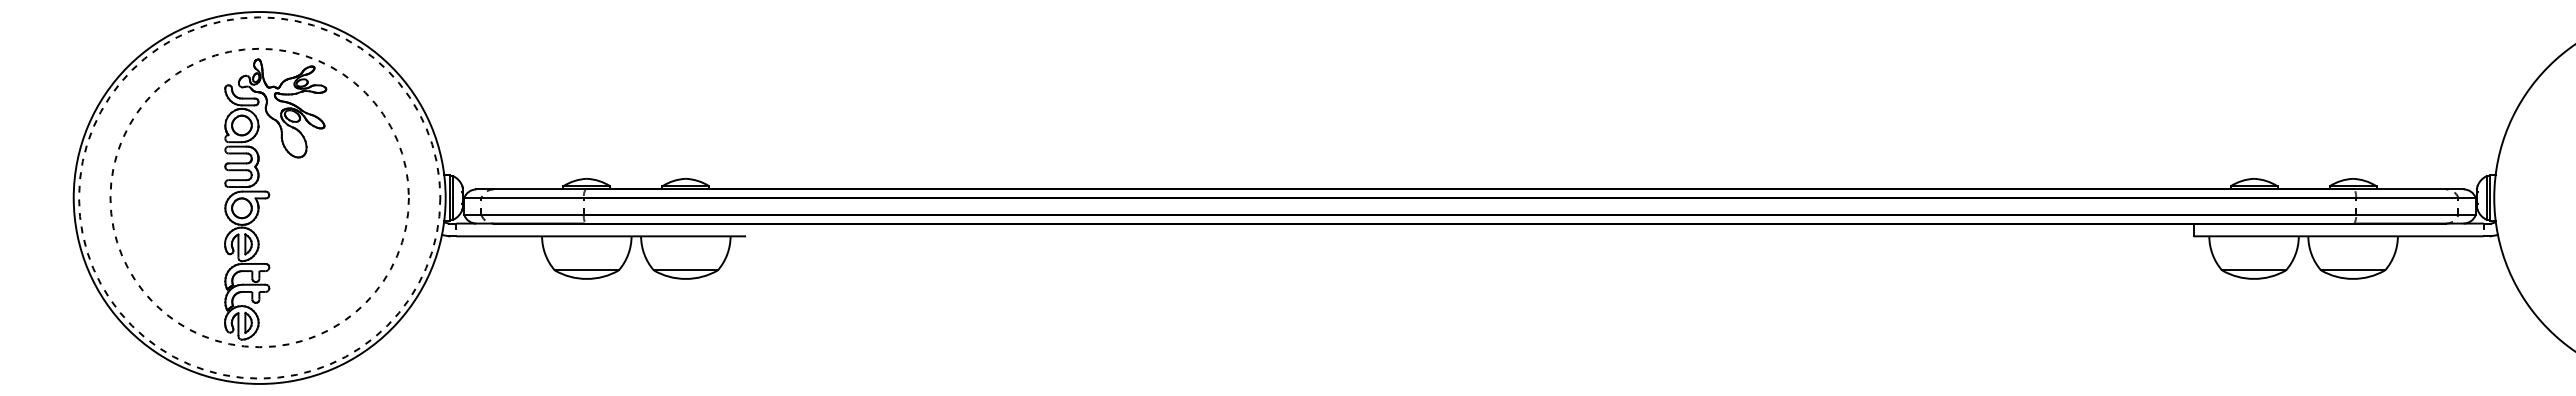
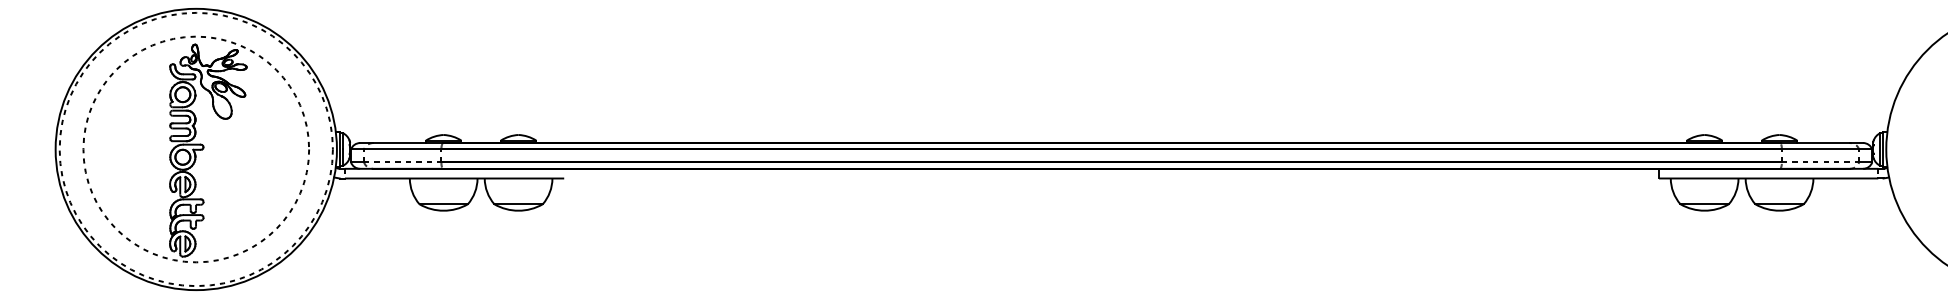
line: (533, 215) -> (403, 162), solid -> dashed
line: (2407, 215) -> (1820, 162), solid -> dashed

